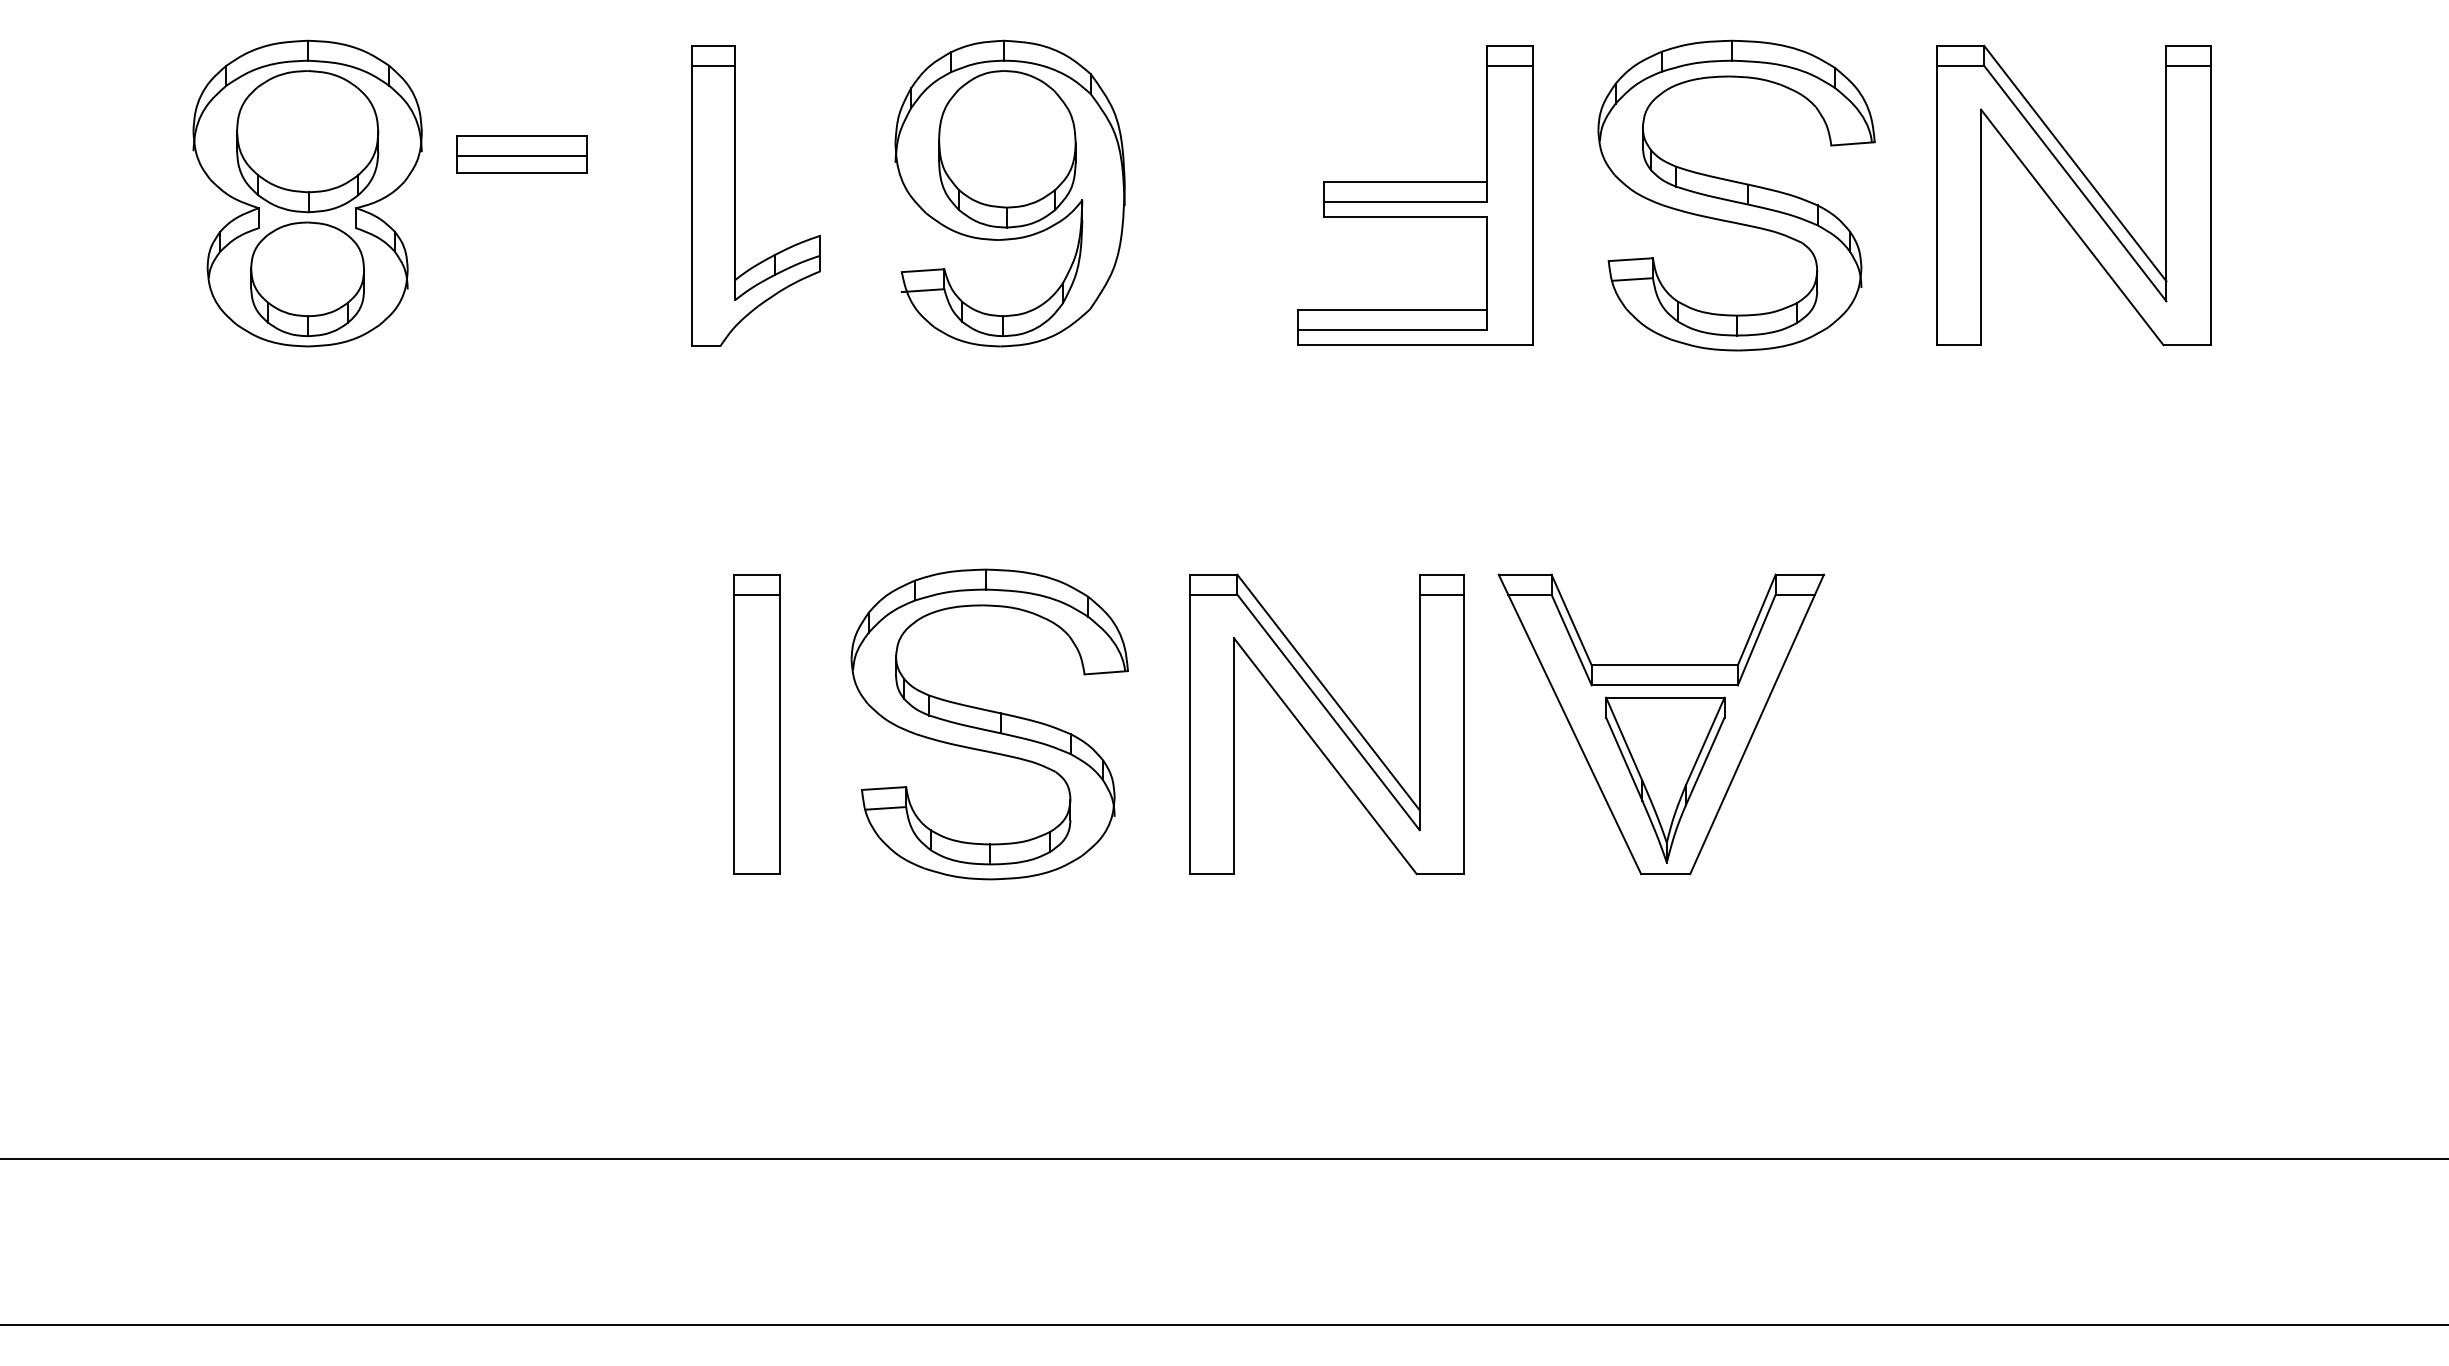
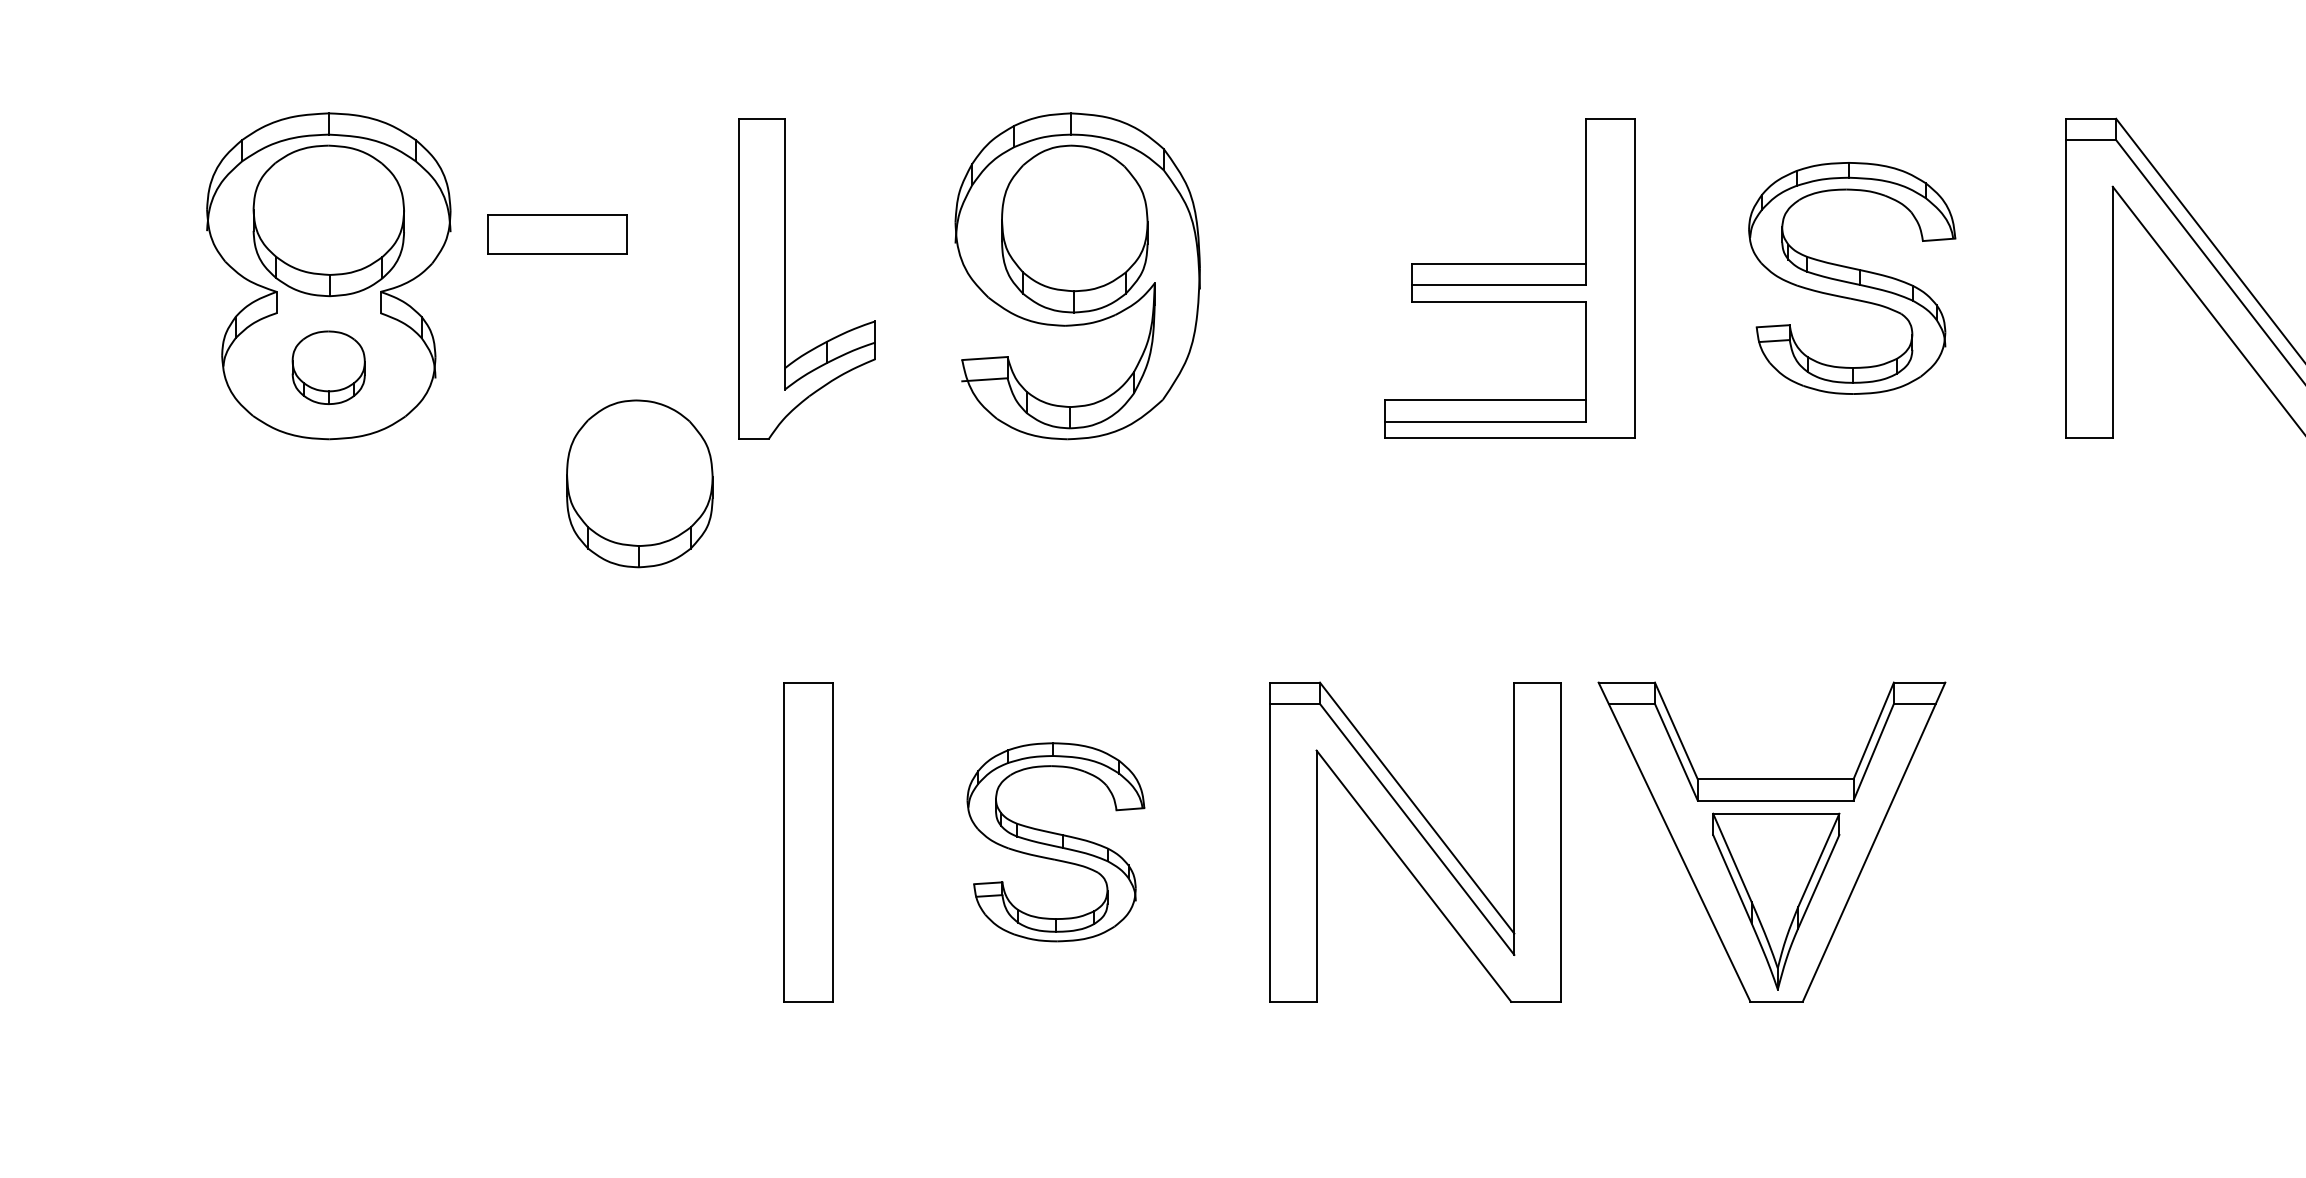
line: (713, 65) -> (761, 139), removed
line: (1509, 65) -> (1610, 139), removed
line: (521, 155) -> (556, 235), removed
part: (1736, 195) -> (1852, 278), size x0.7
part: (307, 279) -> (328, 367), size x0.6
part: (599, 388) -> (639, 484), added
line: (757, 594) -> (808, 703), removed
line: (1441, 594) -> (1537, 703), removed
part: (989, 724) -> (1055, 842), size x0.6

